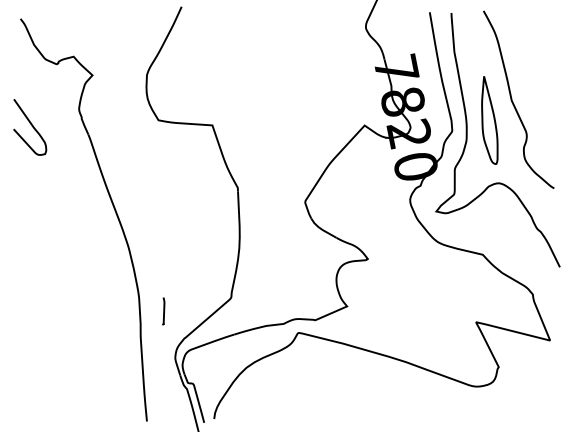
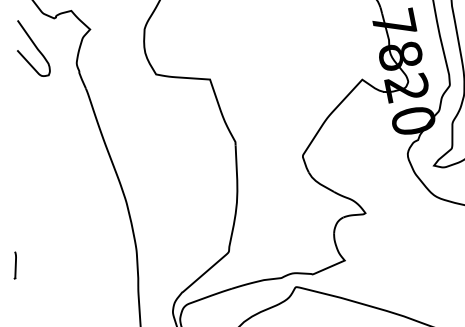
curve: (31, 126) -> (35, 47), moved
part: (163, 311) -> (15, 265), moved

